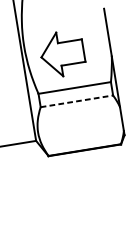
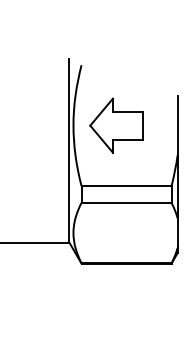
part: (62, 53) -> (116, 125), moved
line: (76, 101) -> (126, 202), dashed -> solid

